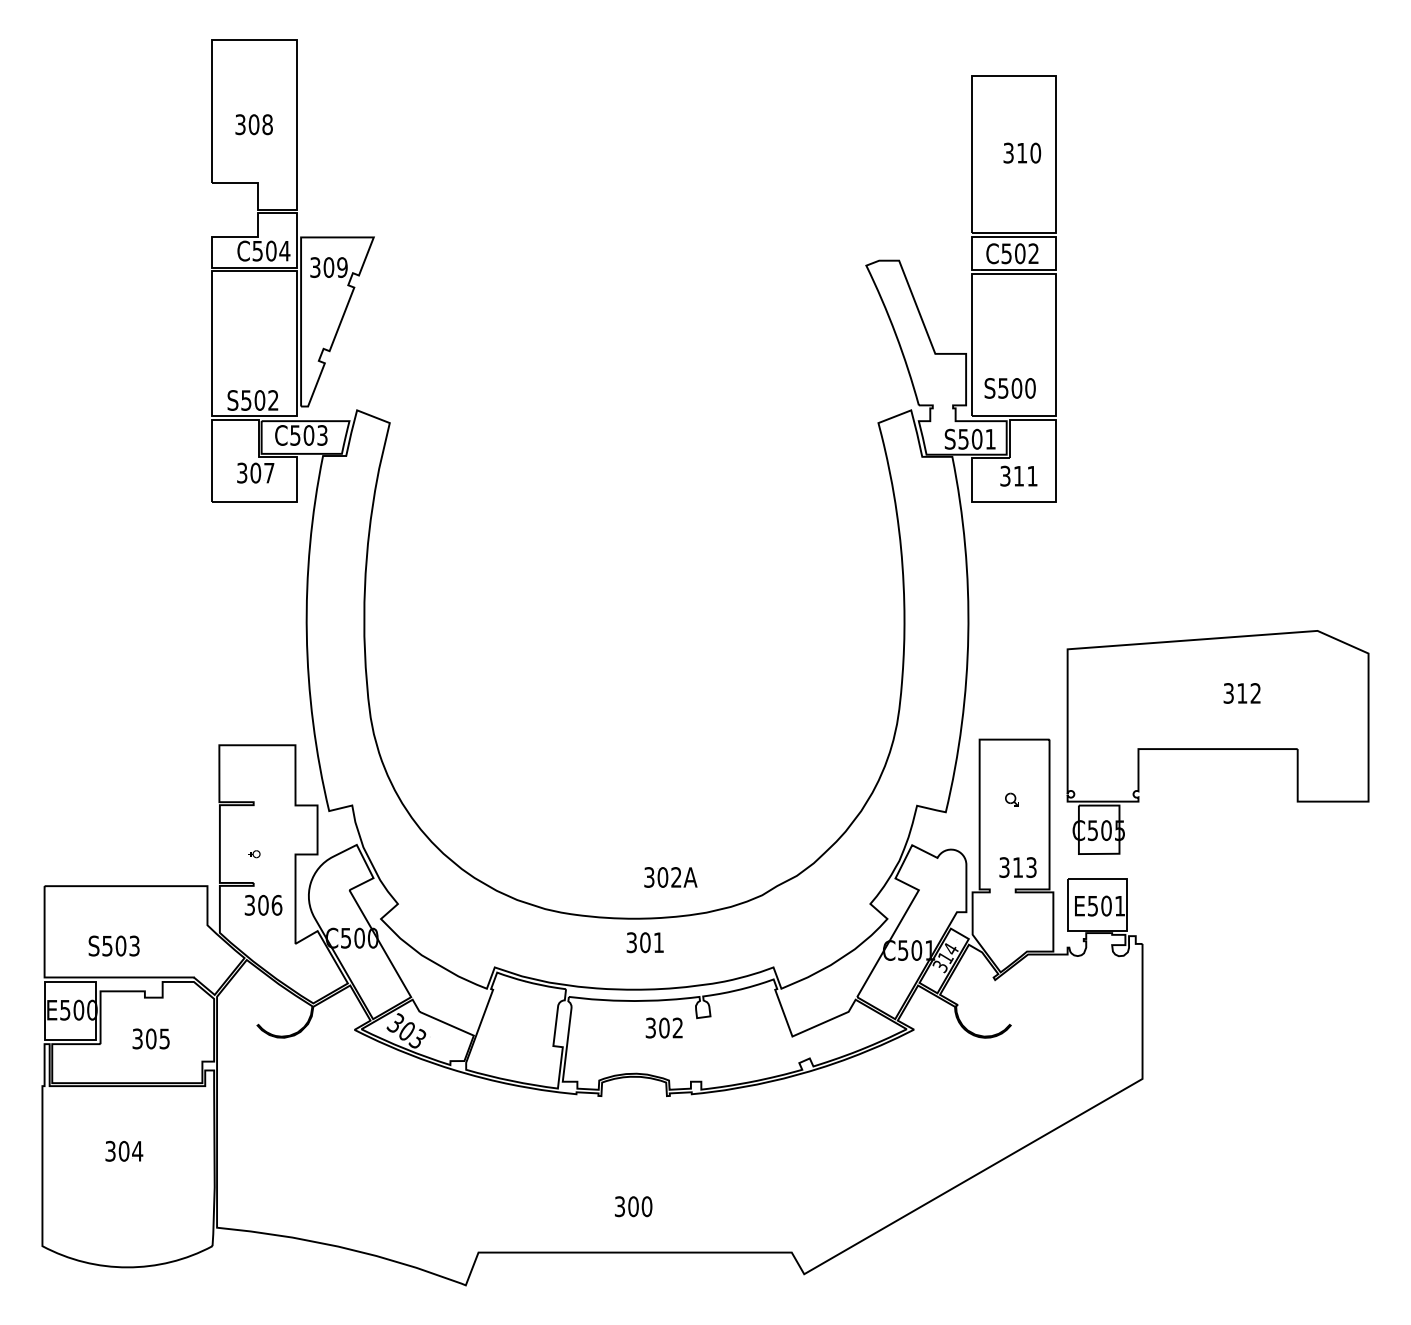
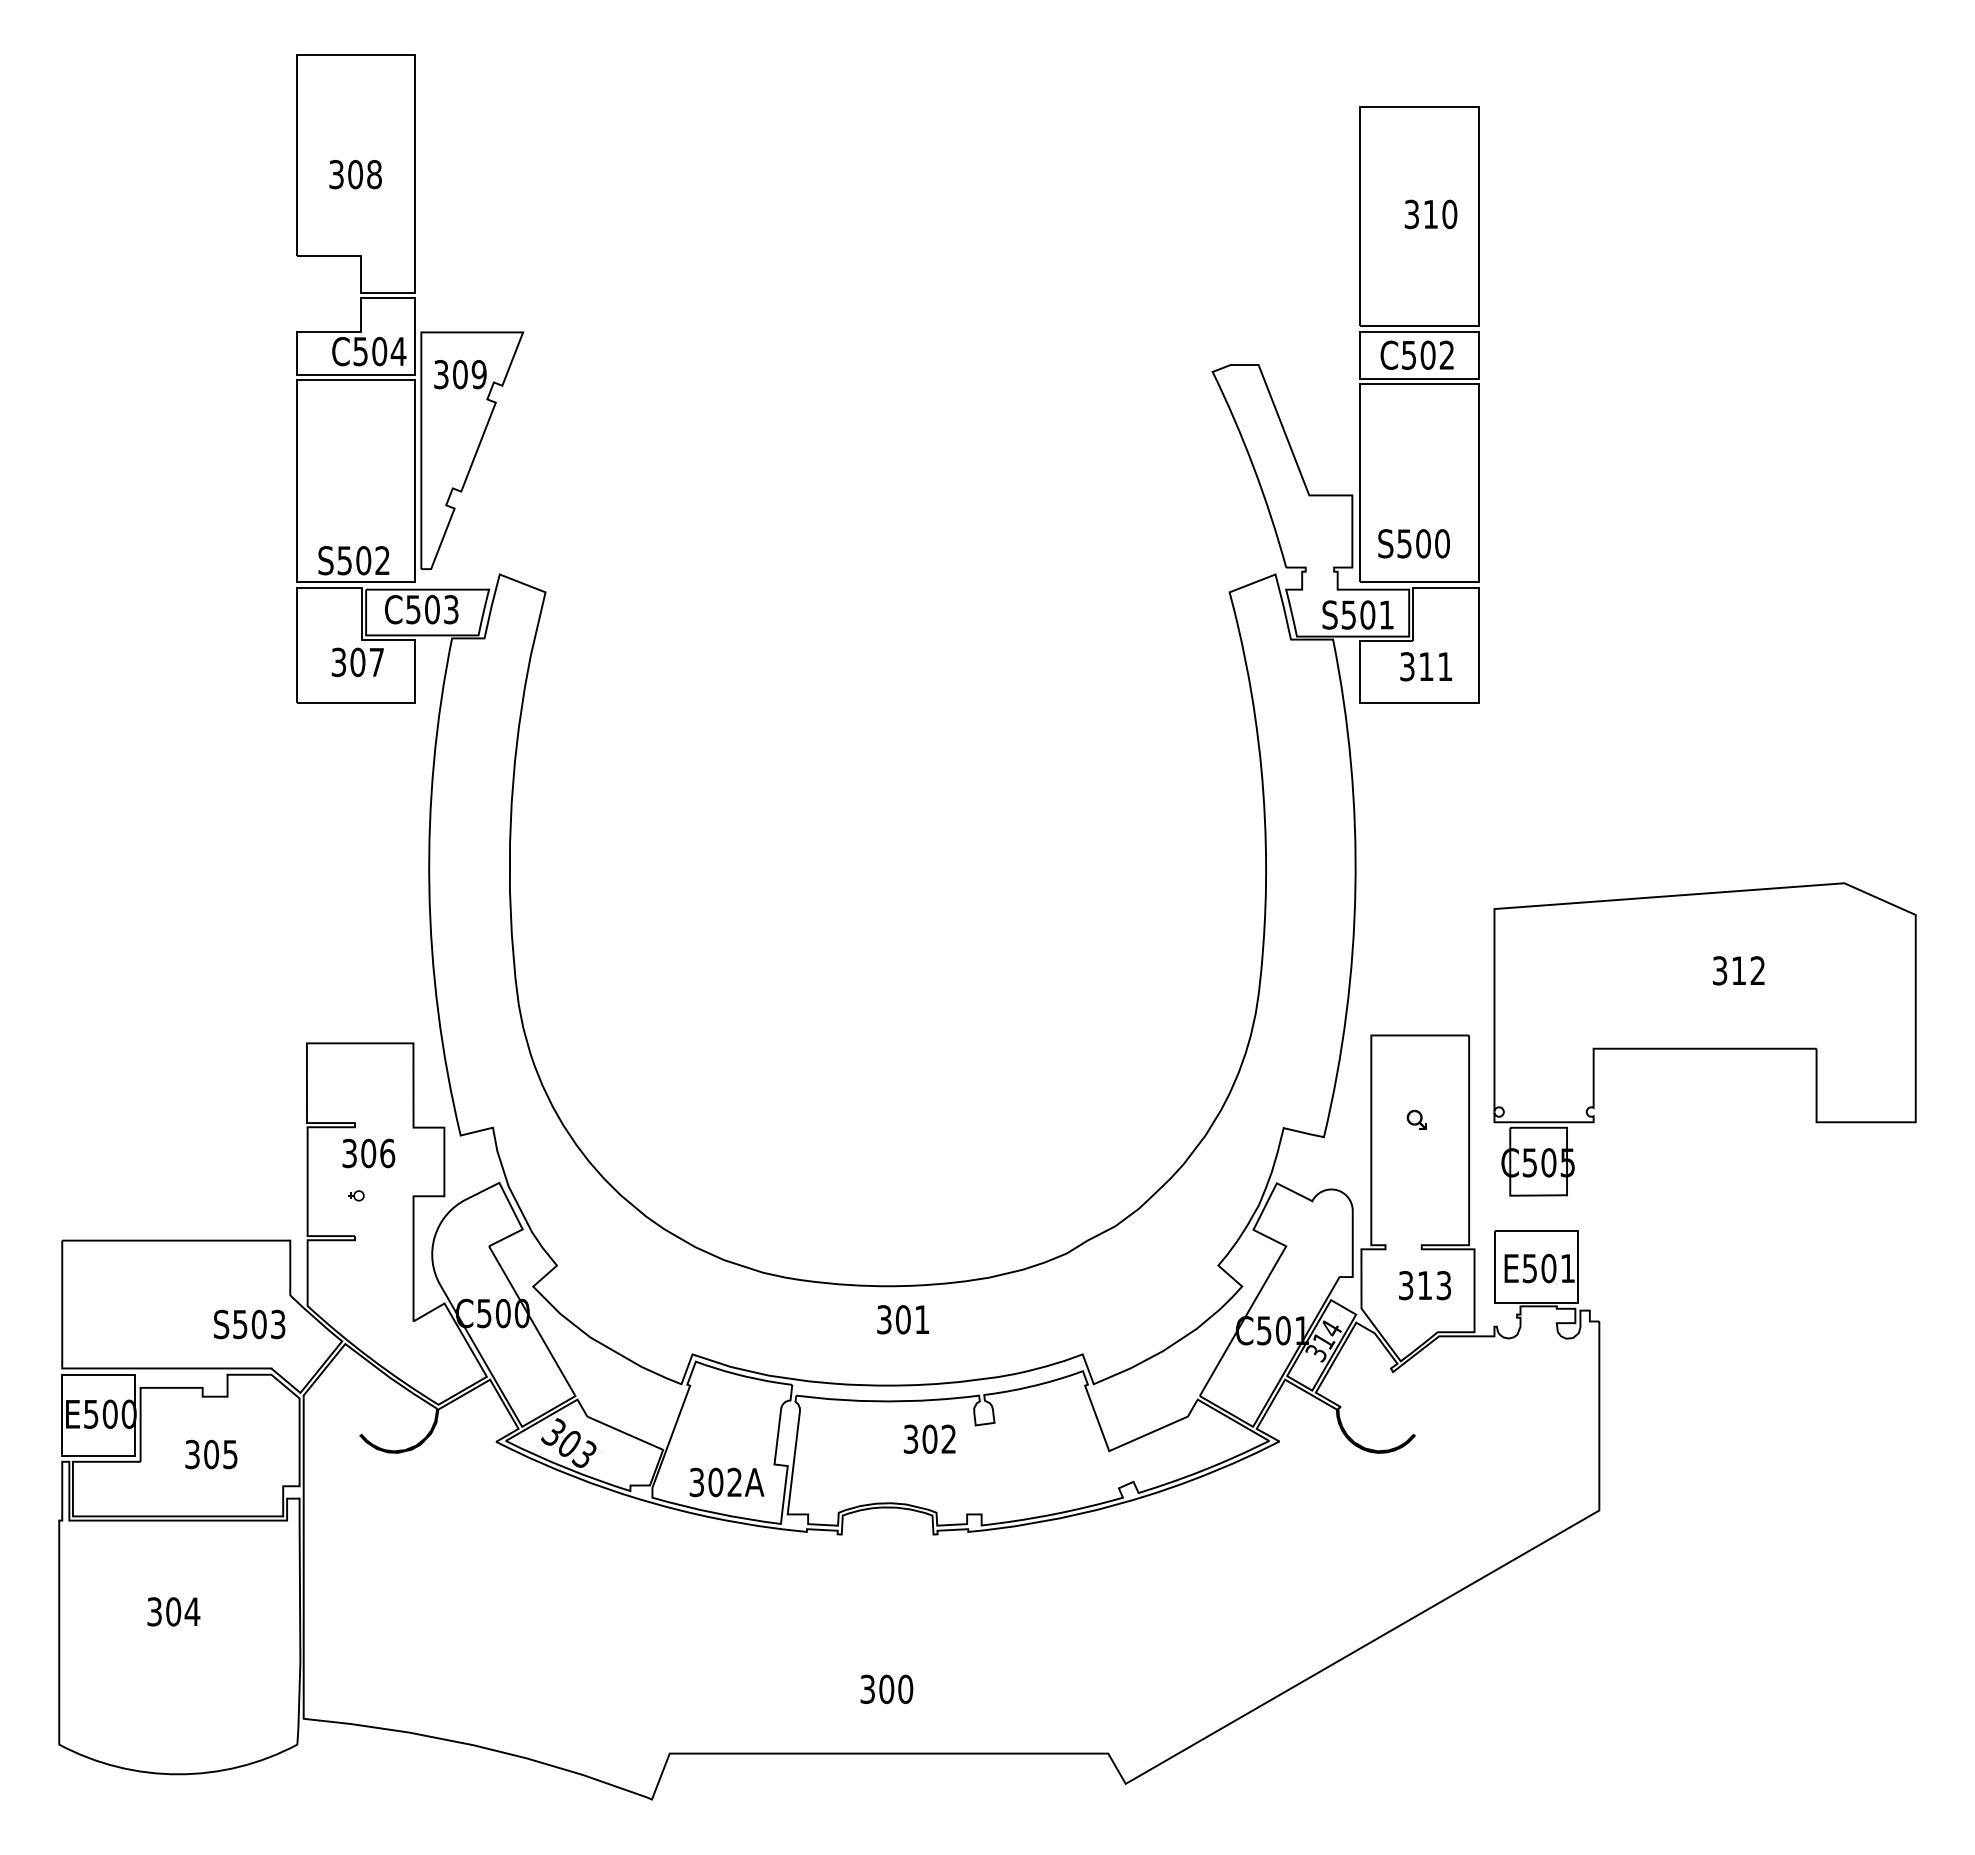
text: (1018, 867) -> (1425, 1285), moved
text: (670, 877) -> (726, 1482), moved
text: (263, 905) -> (368, 1153), moved
text: (114, 946) -> (249, 1324), moved

